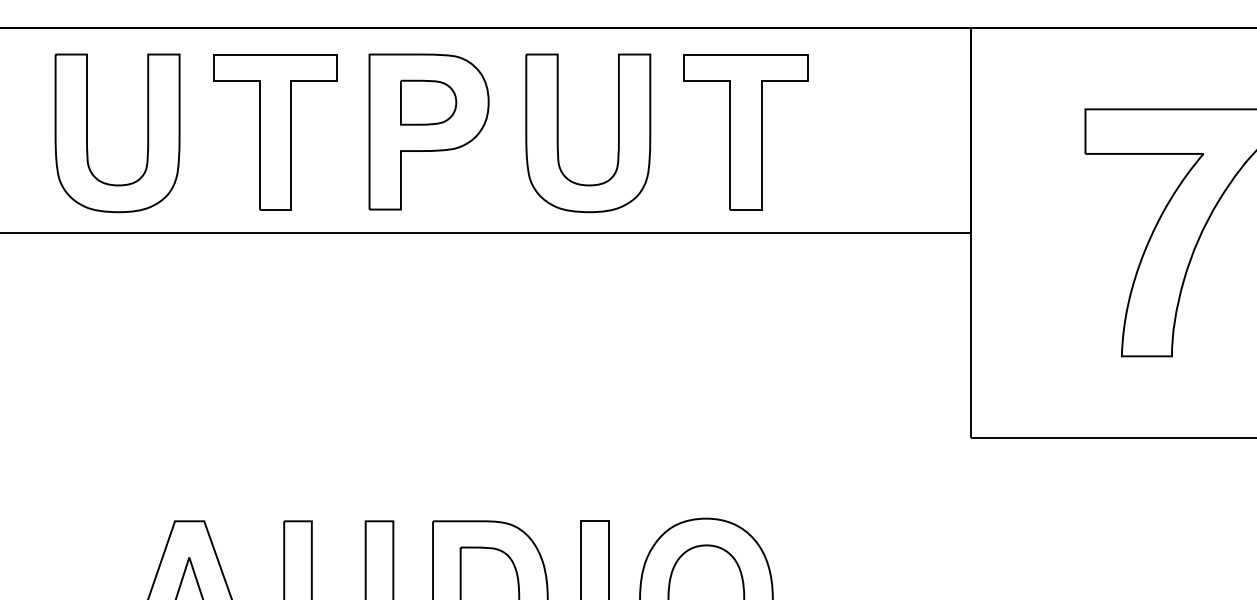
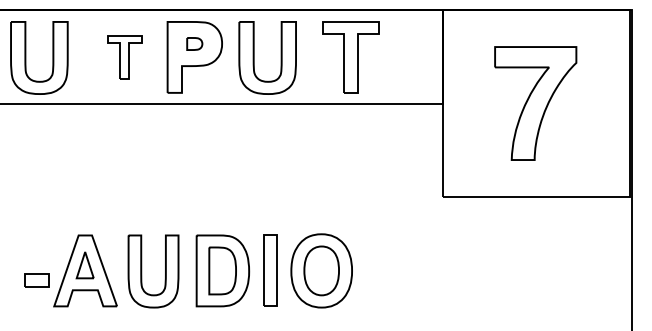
part: (428, 101) -> (194, 43), size x0.6
part: (89, 132) -> (26, 57), moved
part: (275, 132) -> (124, 57), size x0.6
part: (745, 132) -> (350, 57), moved

